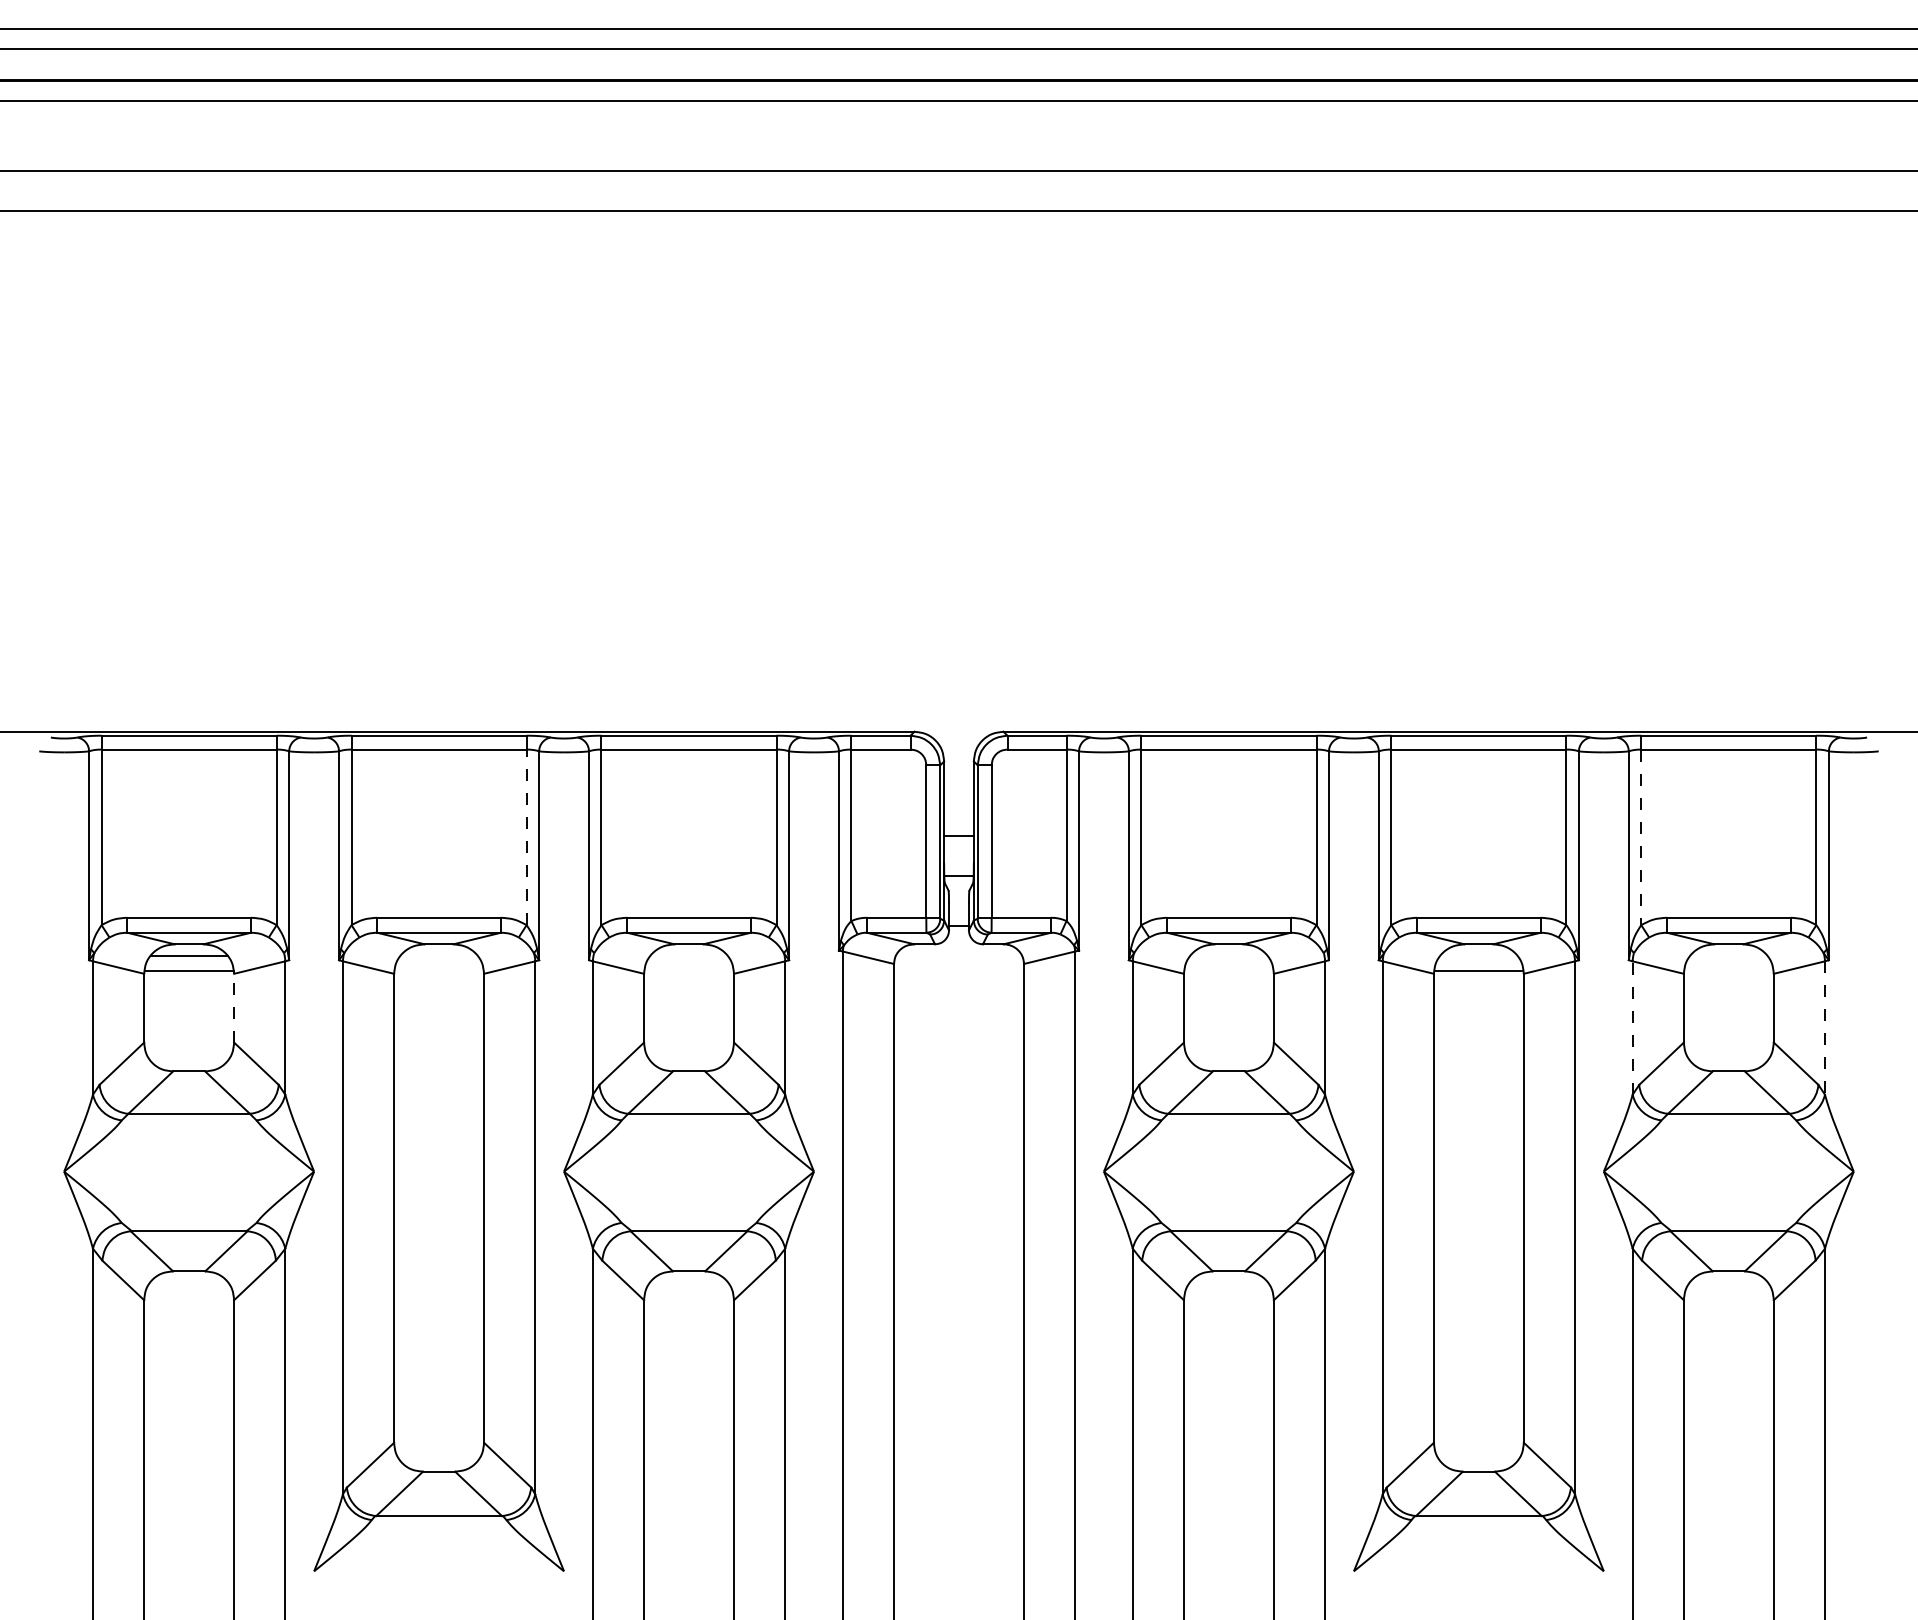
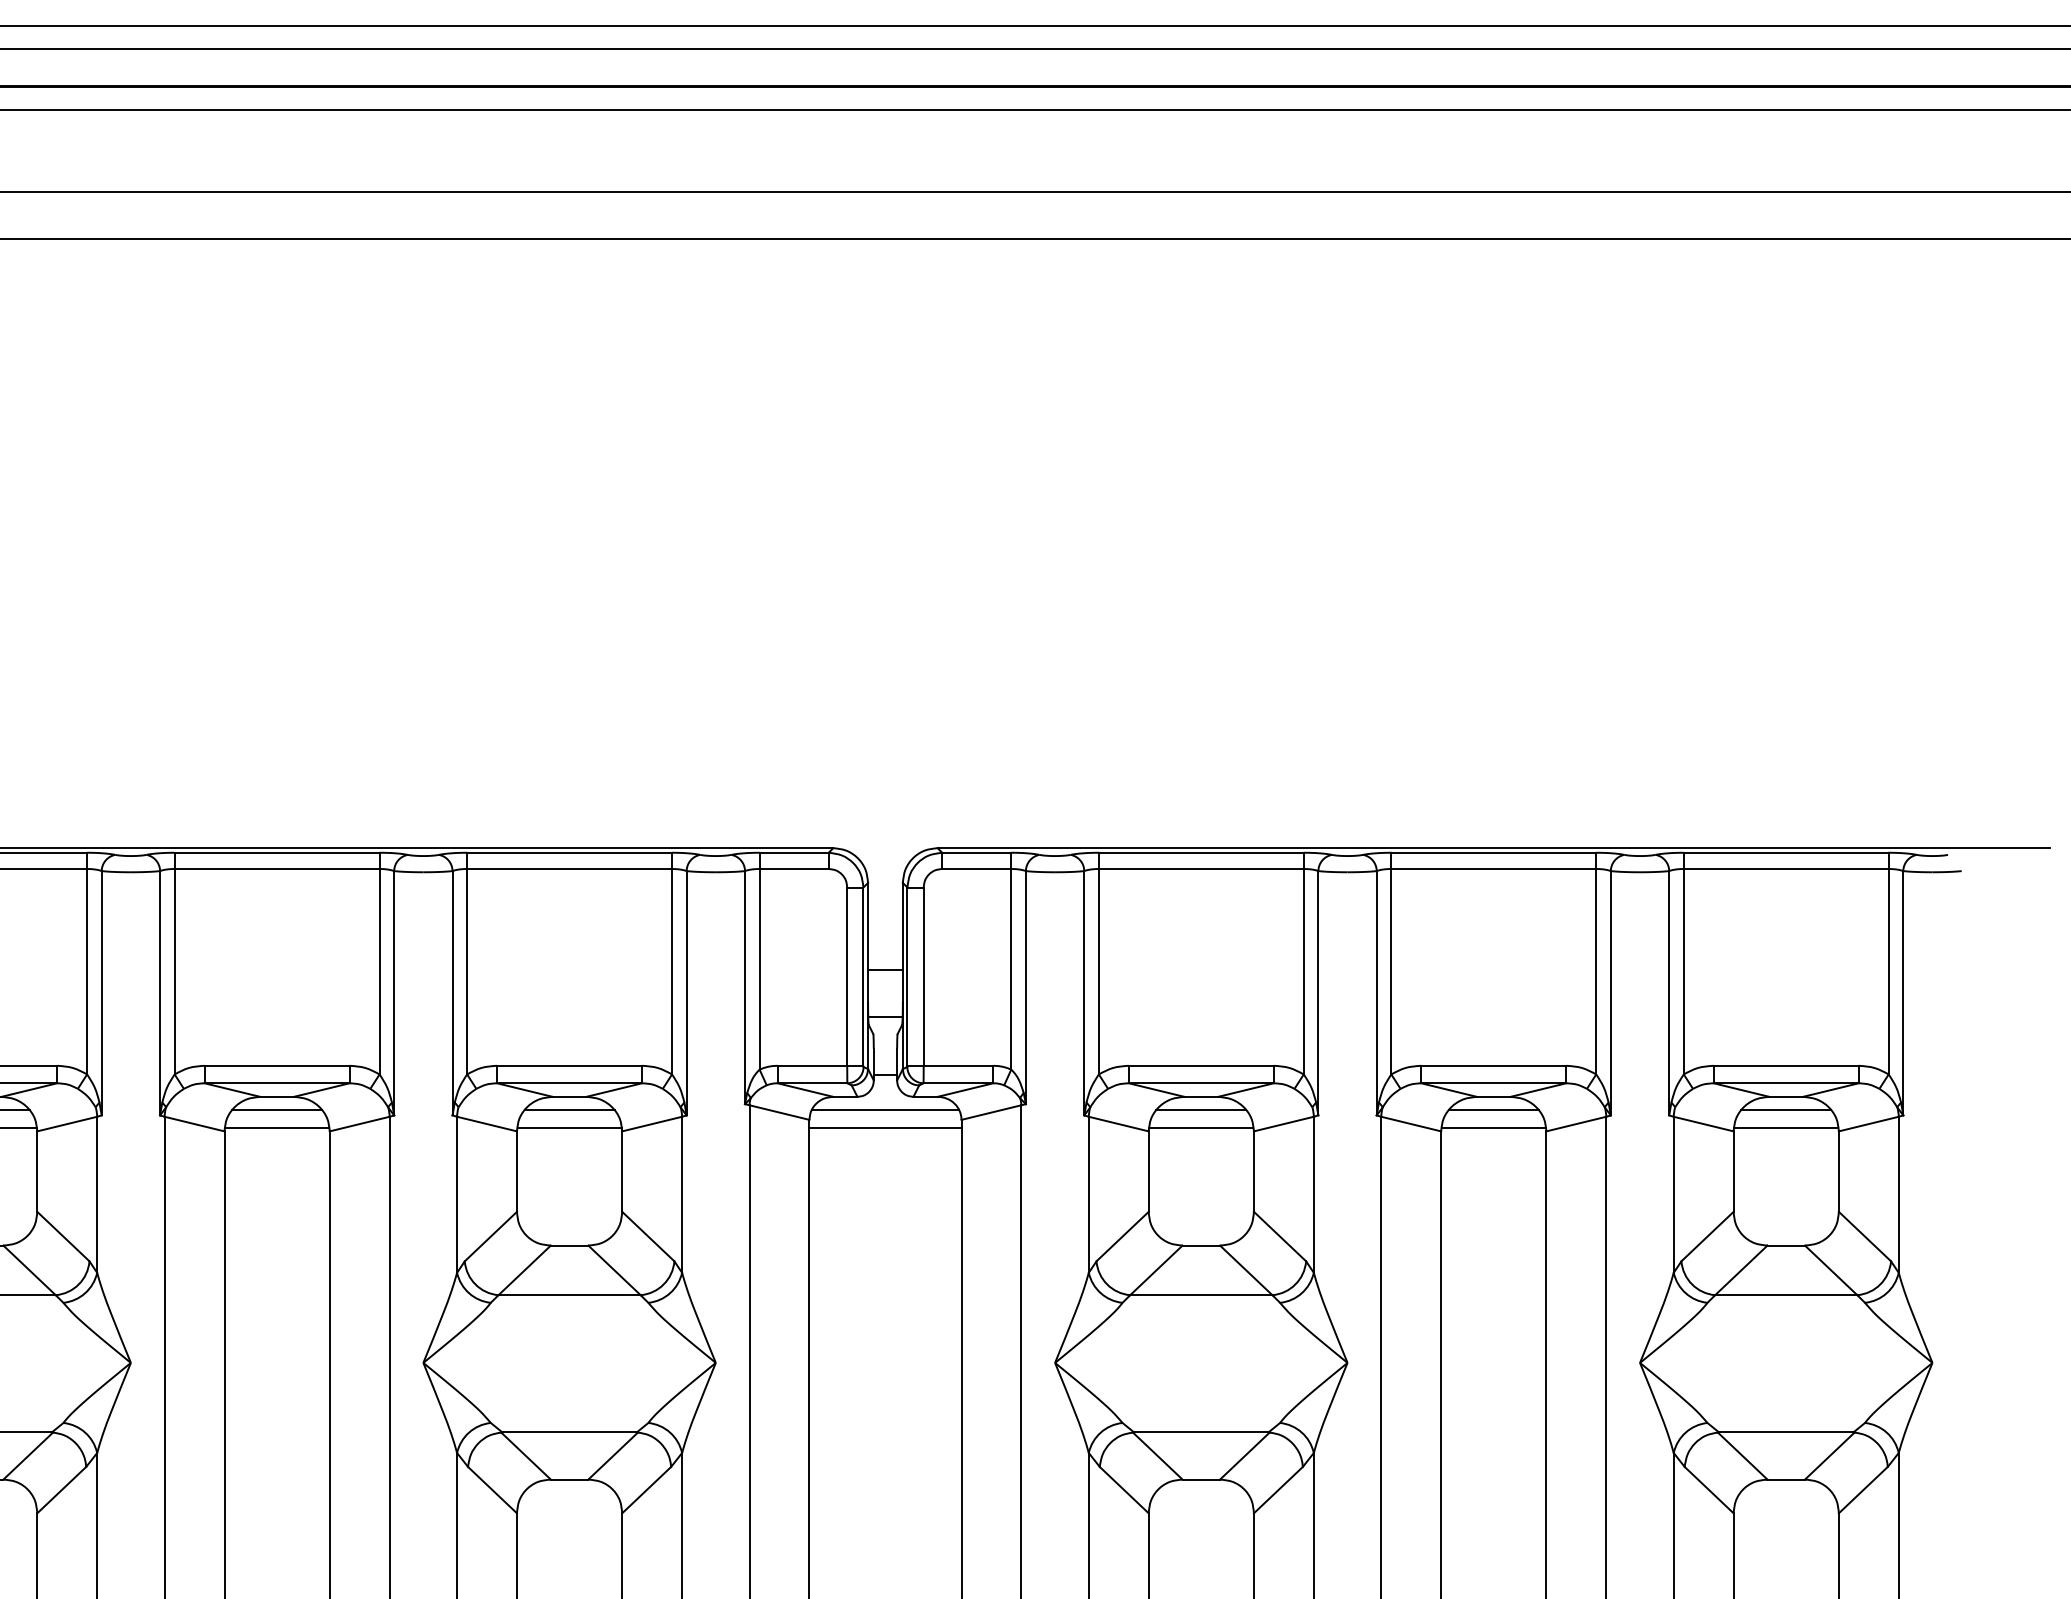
line: (526, 837) -> (379, 971), dashed -> solid
line: (1641, 837) -> (1684, 971), dashed -> solid
line: (438, 955) -> (276, 1109), added
line: (688, 955) -> (568, 1109), added
line: (958, 955) -> (884, 1109), added
line: (1228, 955) -> (1200, 1109), added
line: (1478, 955) -> (1493, 1109), added
line: (1728, 955) -> (1785, 1109), added
line: (438, 970) -> (276, 1127), added
line: (688, 970) -> (568, 1127), added
line: (958, 970) -> (884, 1127), added
line: (1228, 970) -> (1200, 1127), added
line: (1728, 970) -> (1785, 1127), added
line: (234, 1007) -> (37, 1170), dashed -> solid
line: (1632, 1028) -> (1673, 1195), dashed -> solid
line: (1824, 1028) -> (1898, 1195), dashed -> solid

